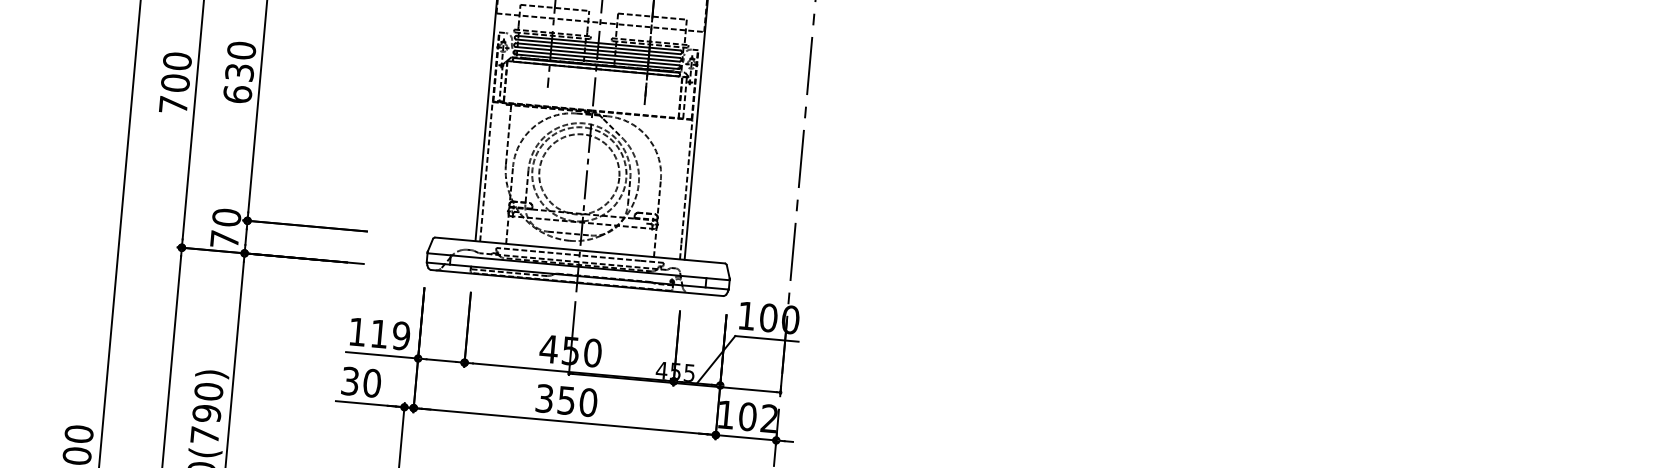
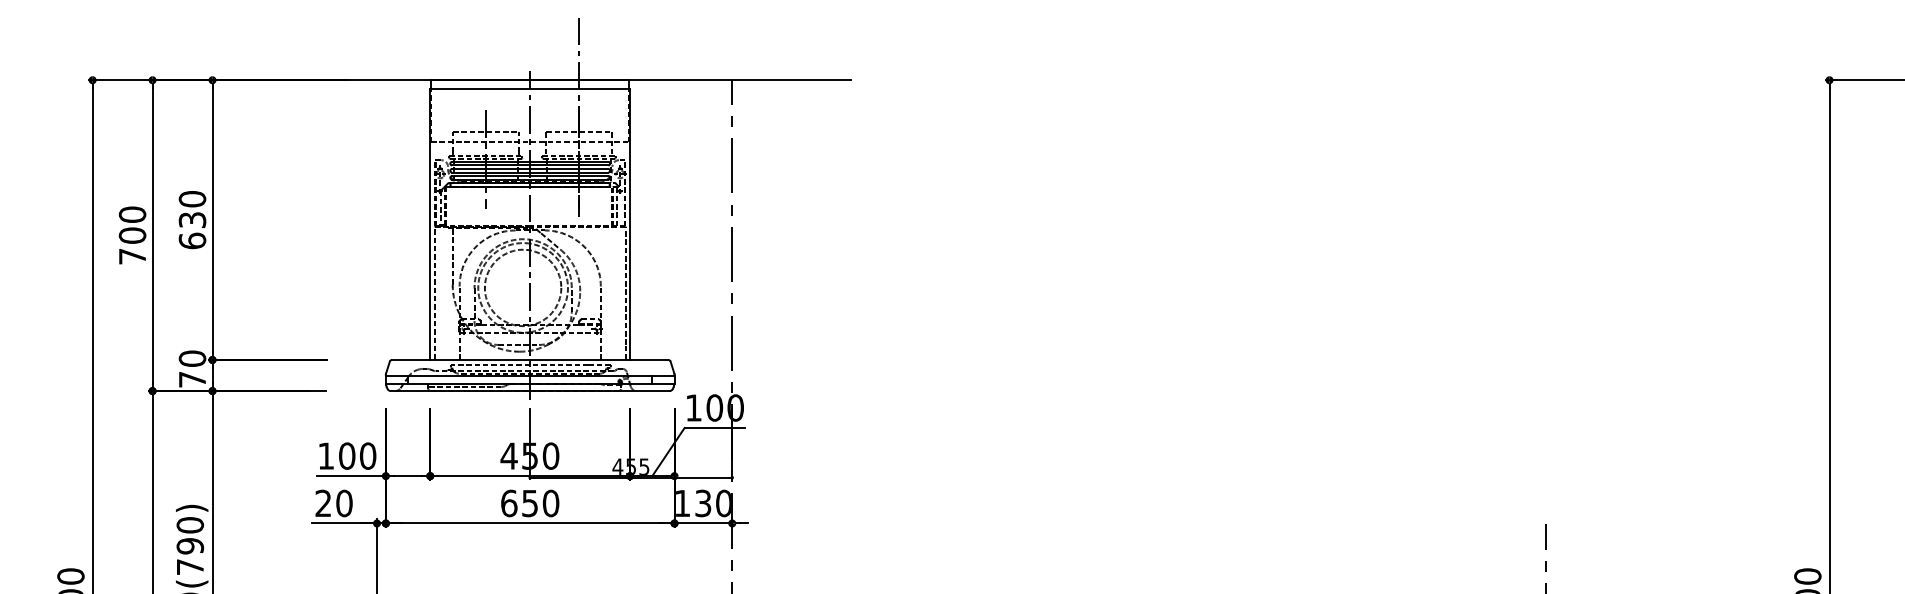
text: (390, 334) -> (357, 455), 119 -> 100
text: (350, 381) -> (323, 503), 30 -> 20
text: (544, 398) -> (509, 503), 350 -> 650
text: (757, 417) -> (712, 503), 102 -> 130

